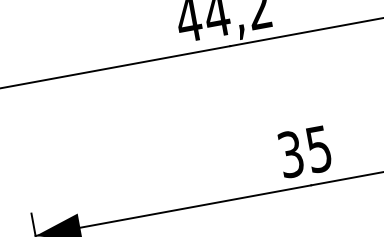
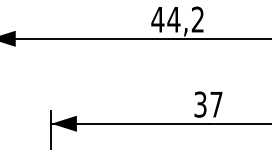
text: (318, 148) -> (216, 104), 35 -> 37

